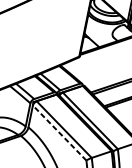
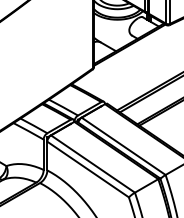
line: (59, 132) -> (87, 169), dashed -> solid

